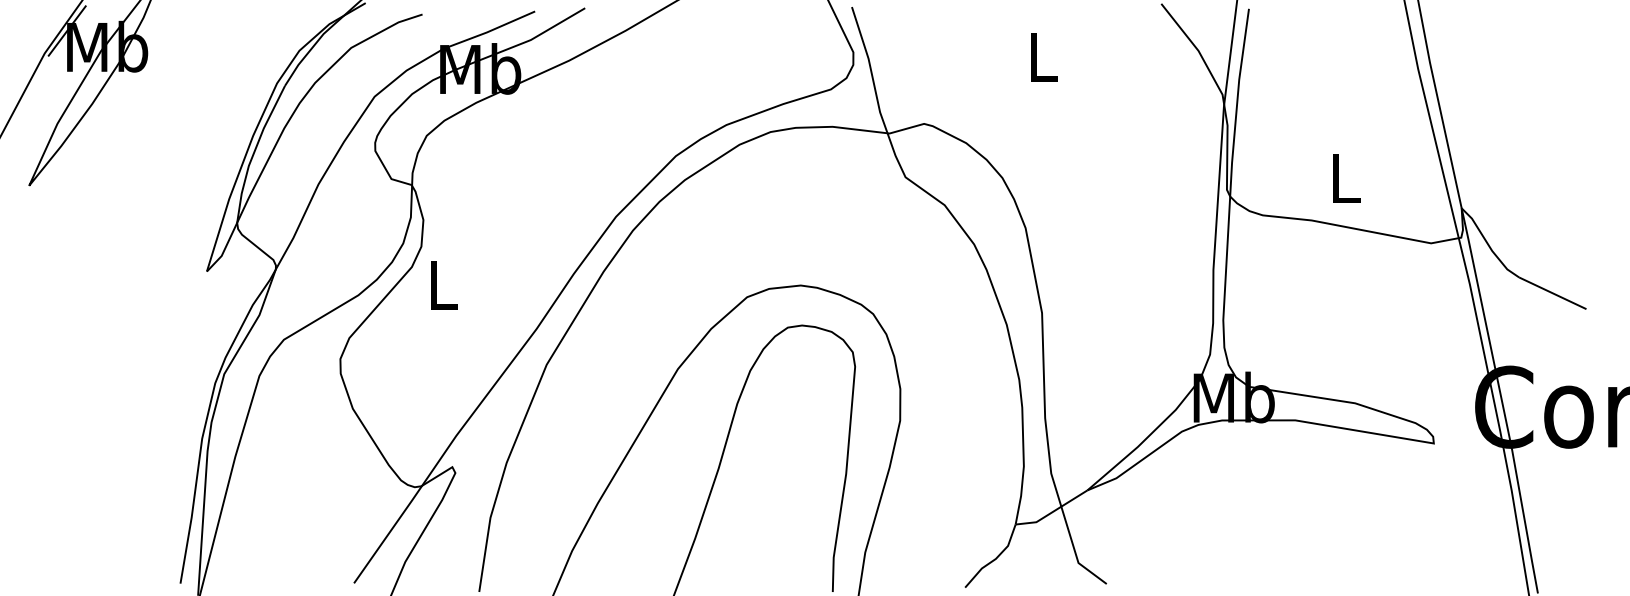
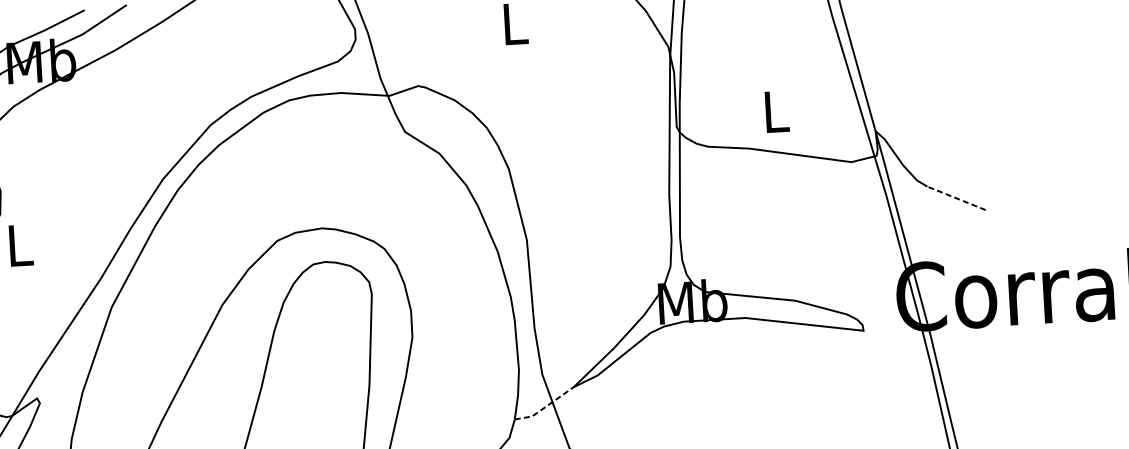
line: (1552, 293) -> (956, 198), solid -> dashed
line: (1053, 511) -> (546, 406), solid -> dashed

